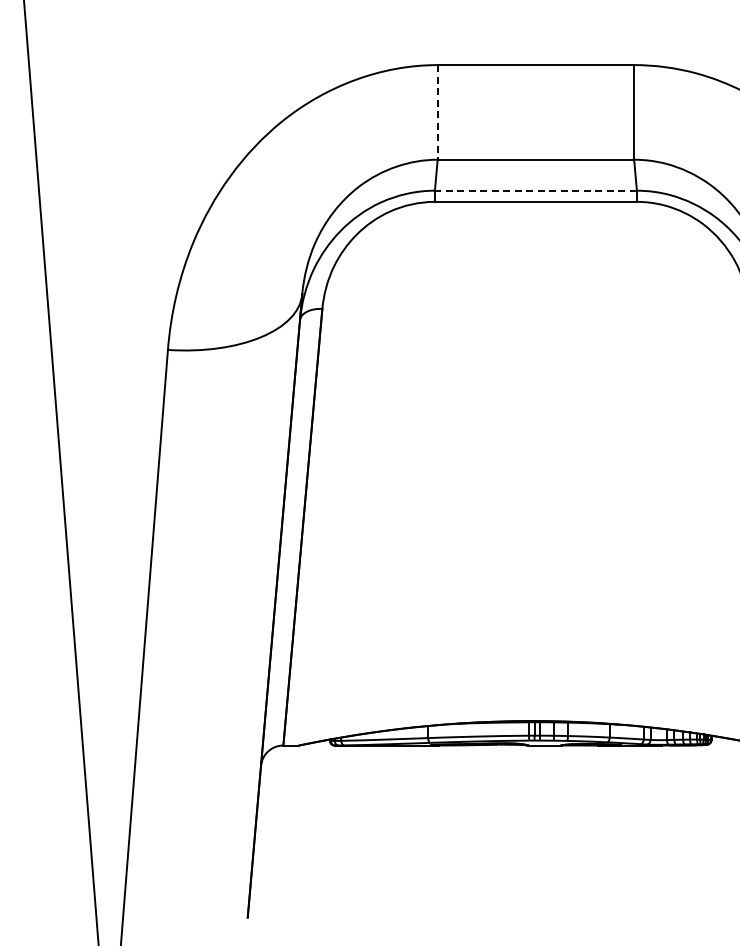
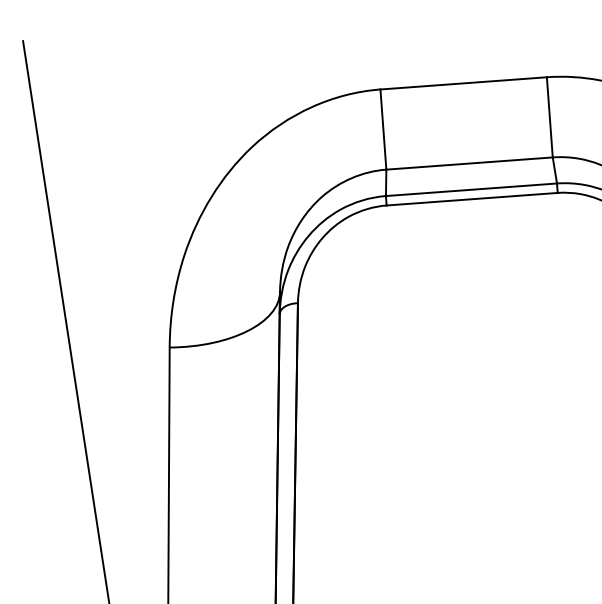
line: (437, 112) -> (383, 129), dashed -> solid
line: (535, 190) -> (471, 189), dashed -> solid

